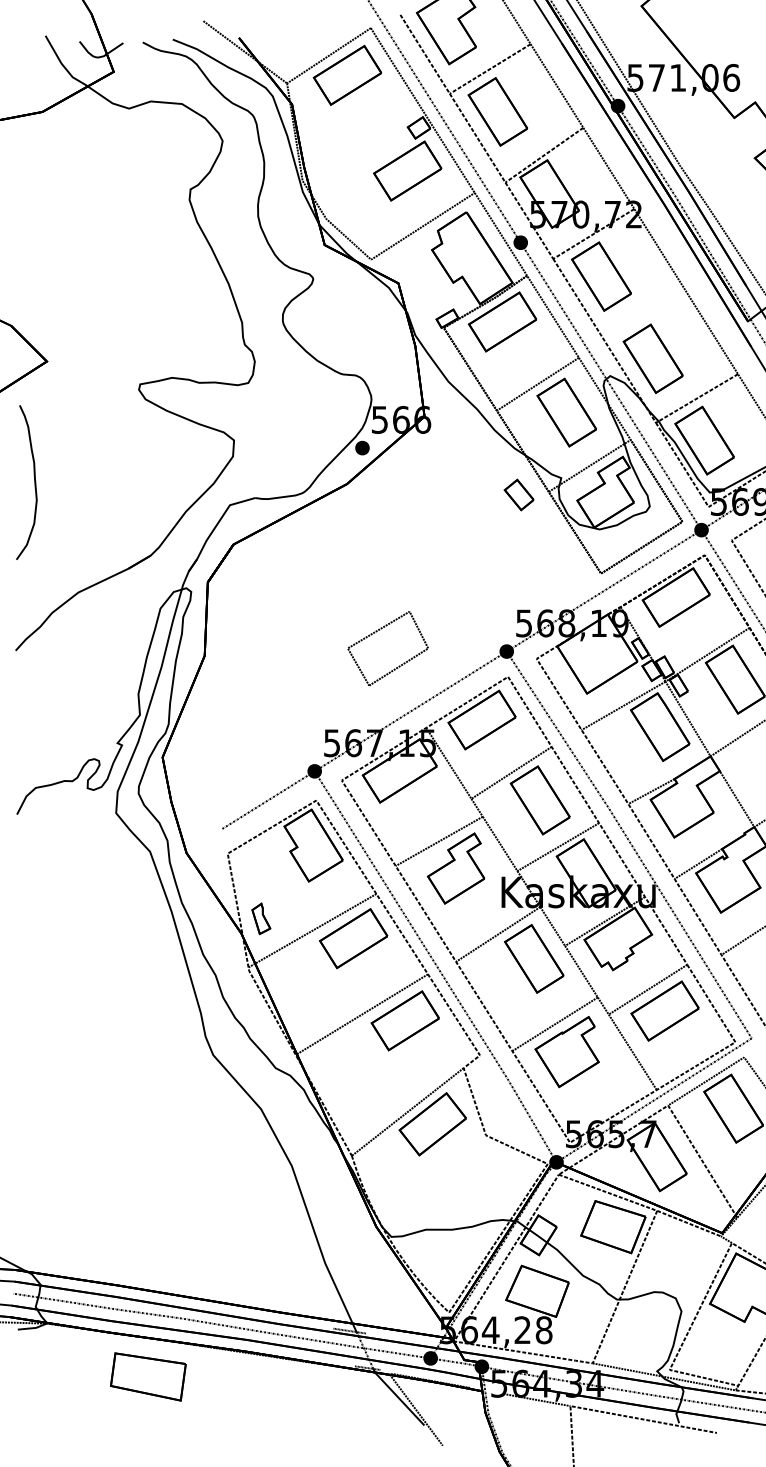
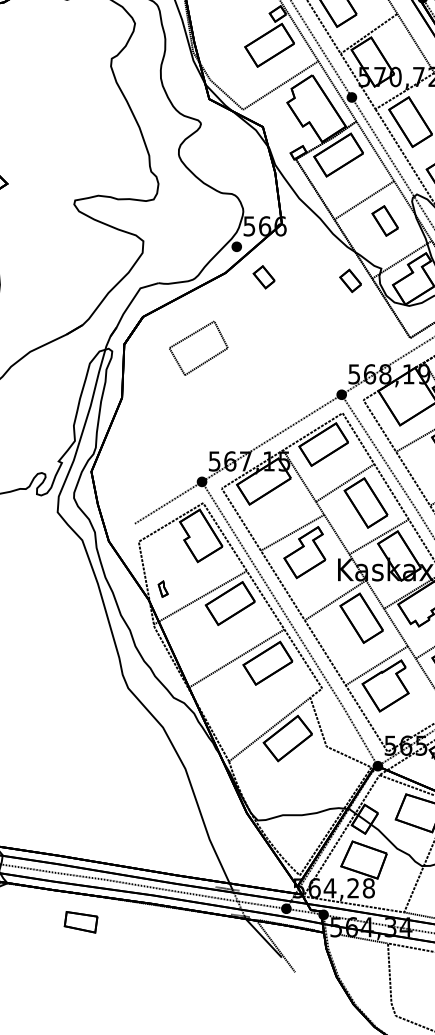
part: (566, 412) -> (385, 220), size x0.6
part: (399, 489) -> (263, 276), added
part: (387, 648) -> (198, 348), moved
part: (261, 918) -> (163, 588), size x0.7
part: (148, 1376) -> (81, 921), size x0.6

